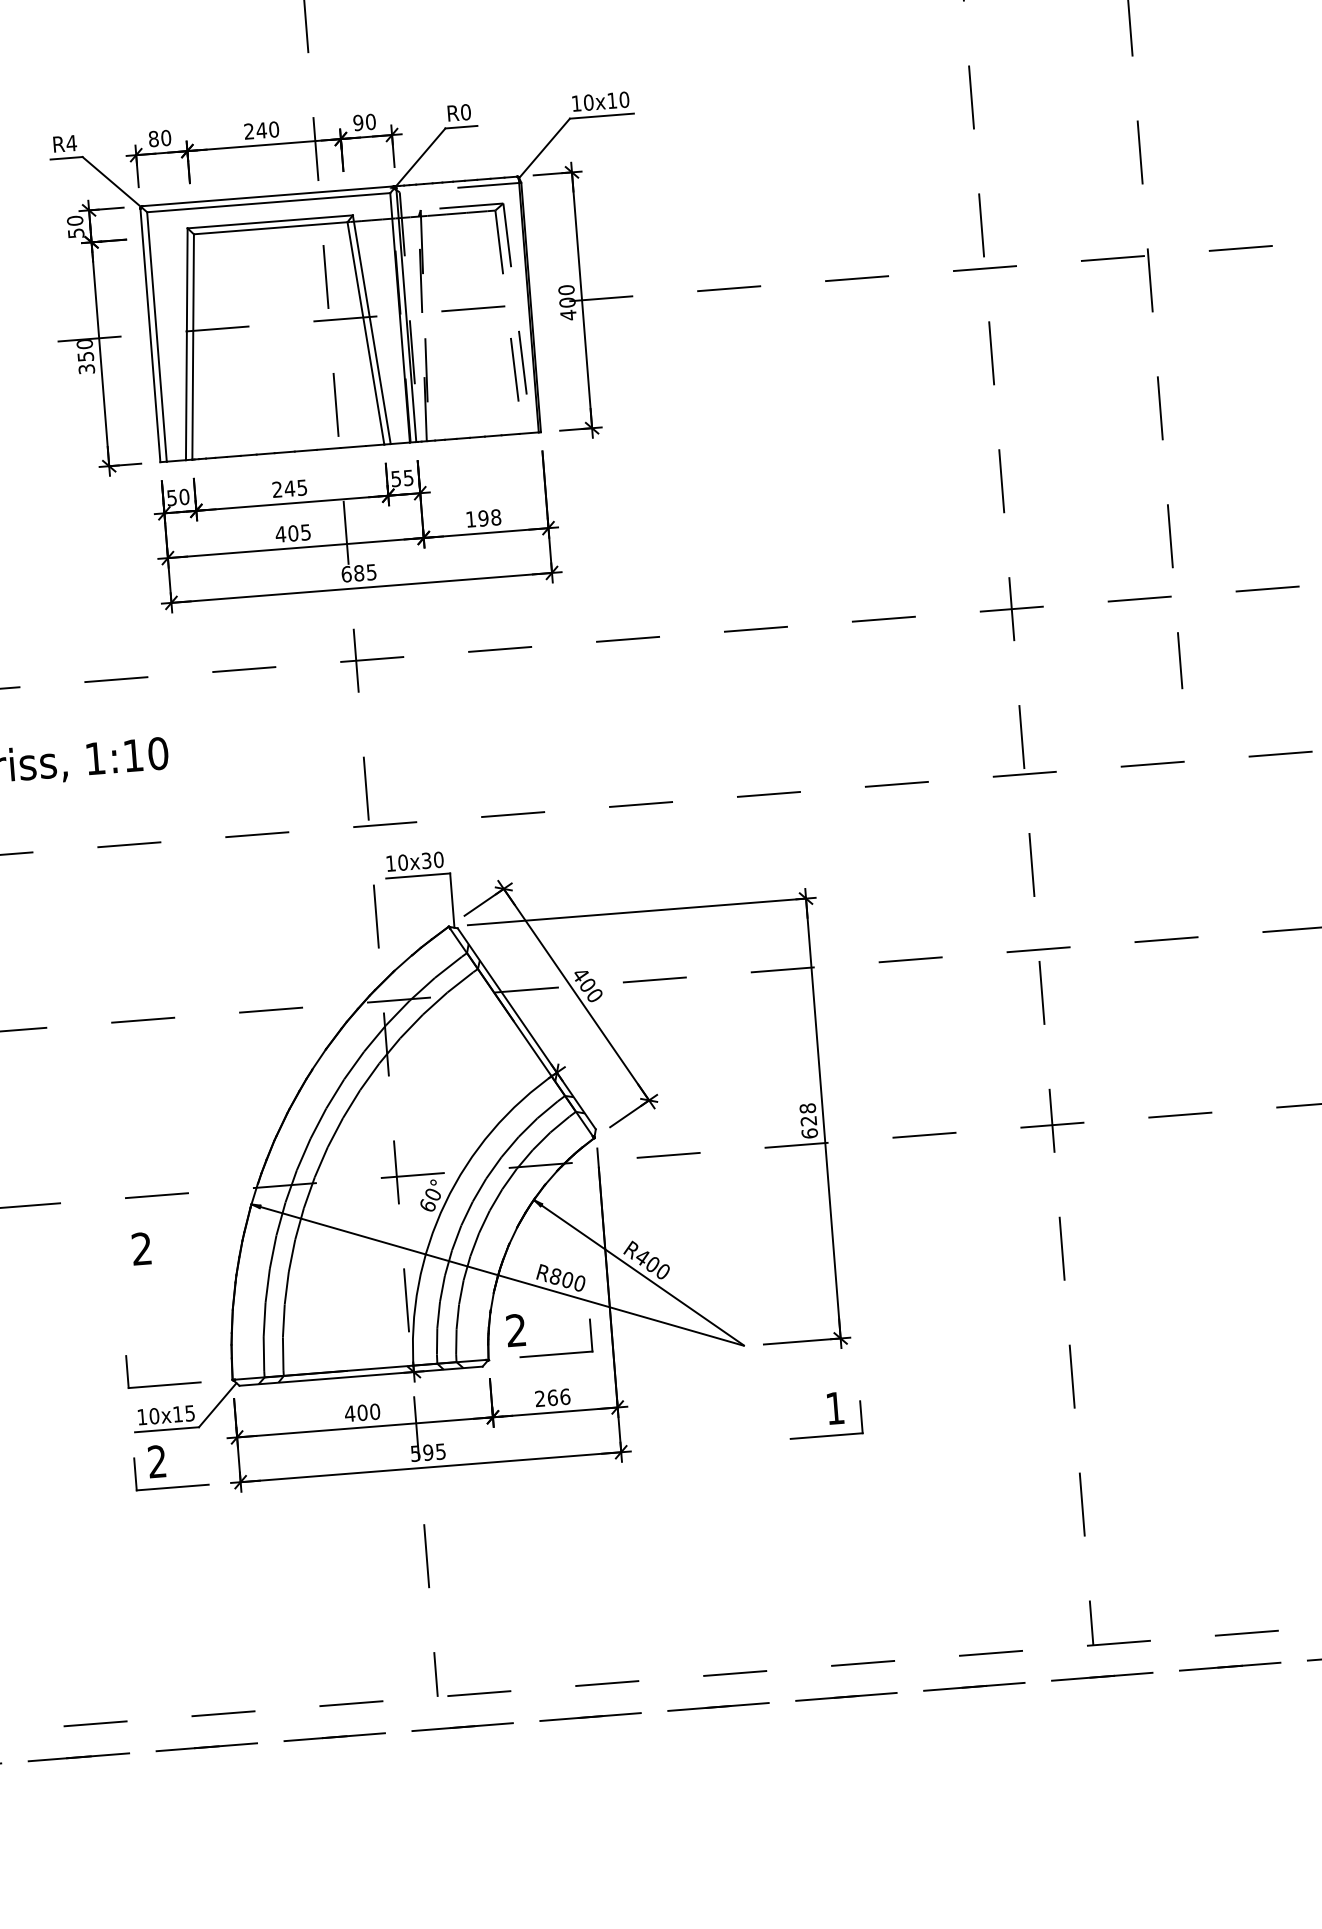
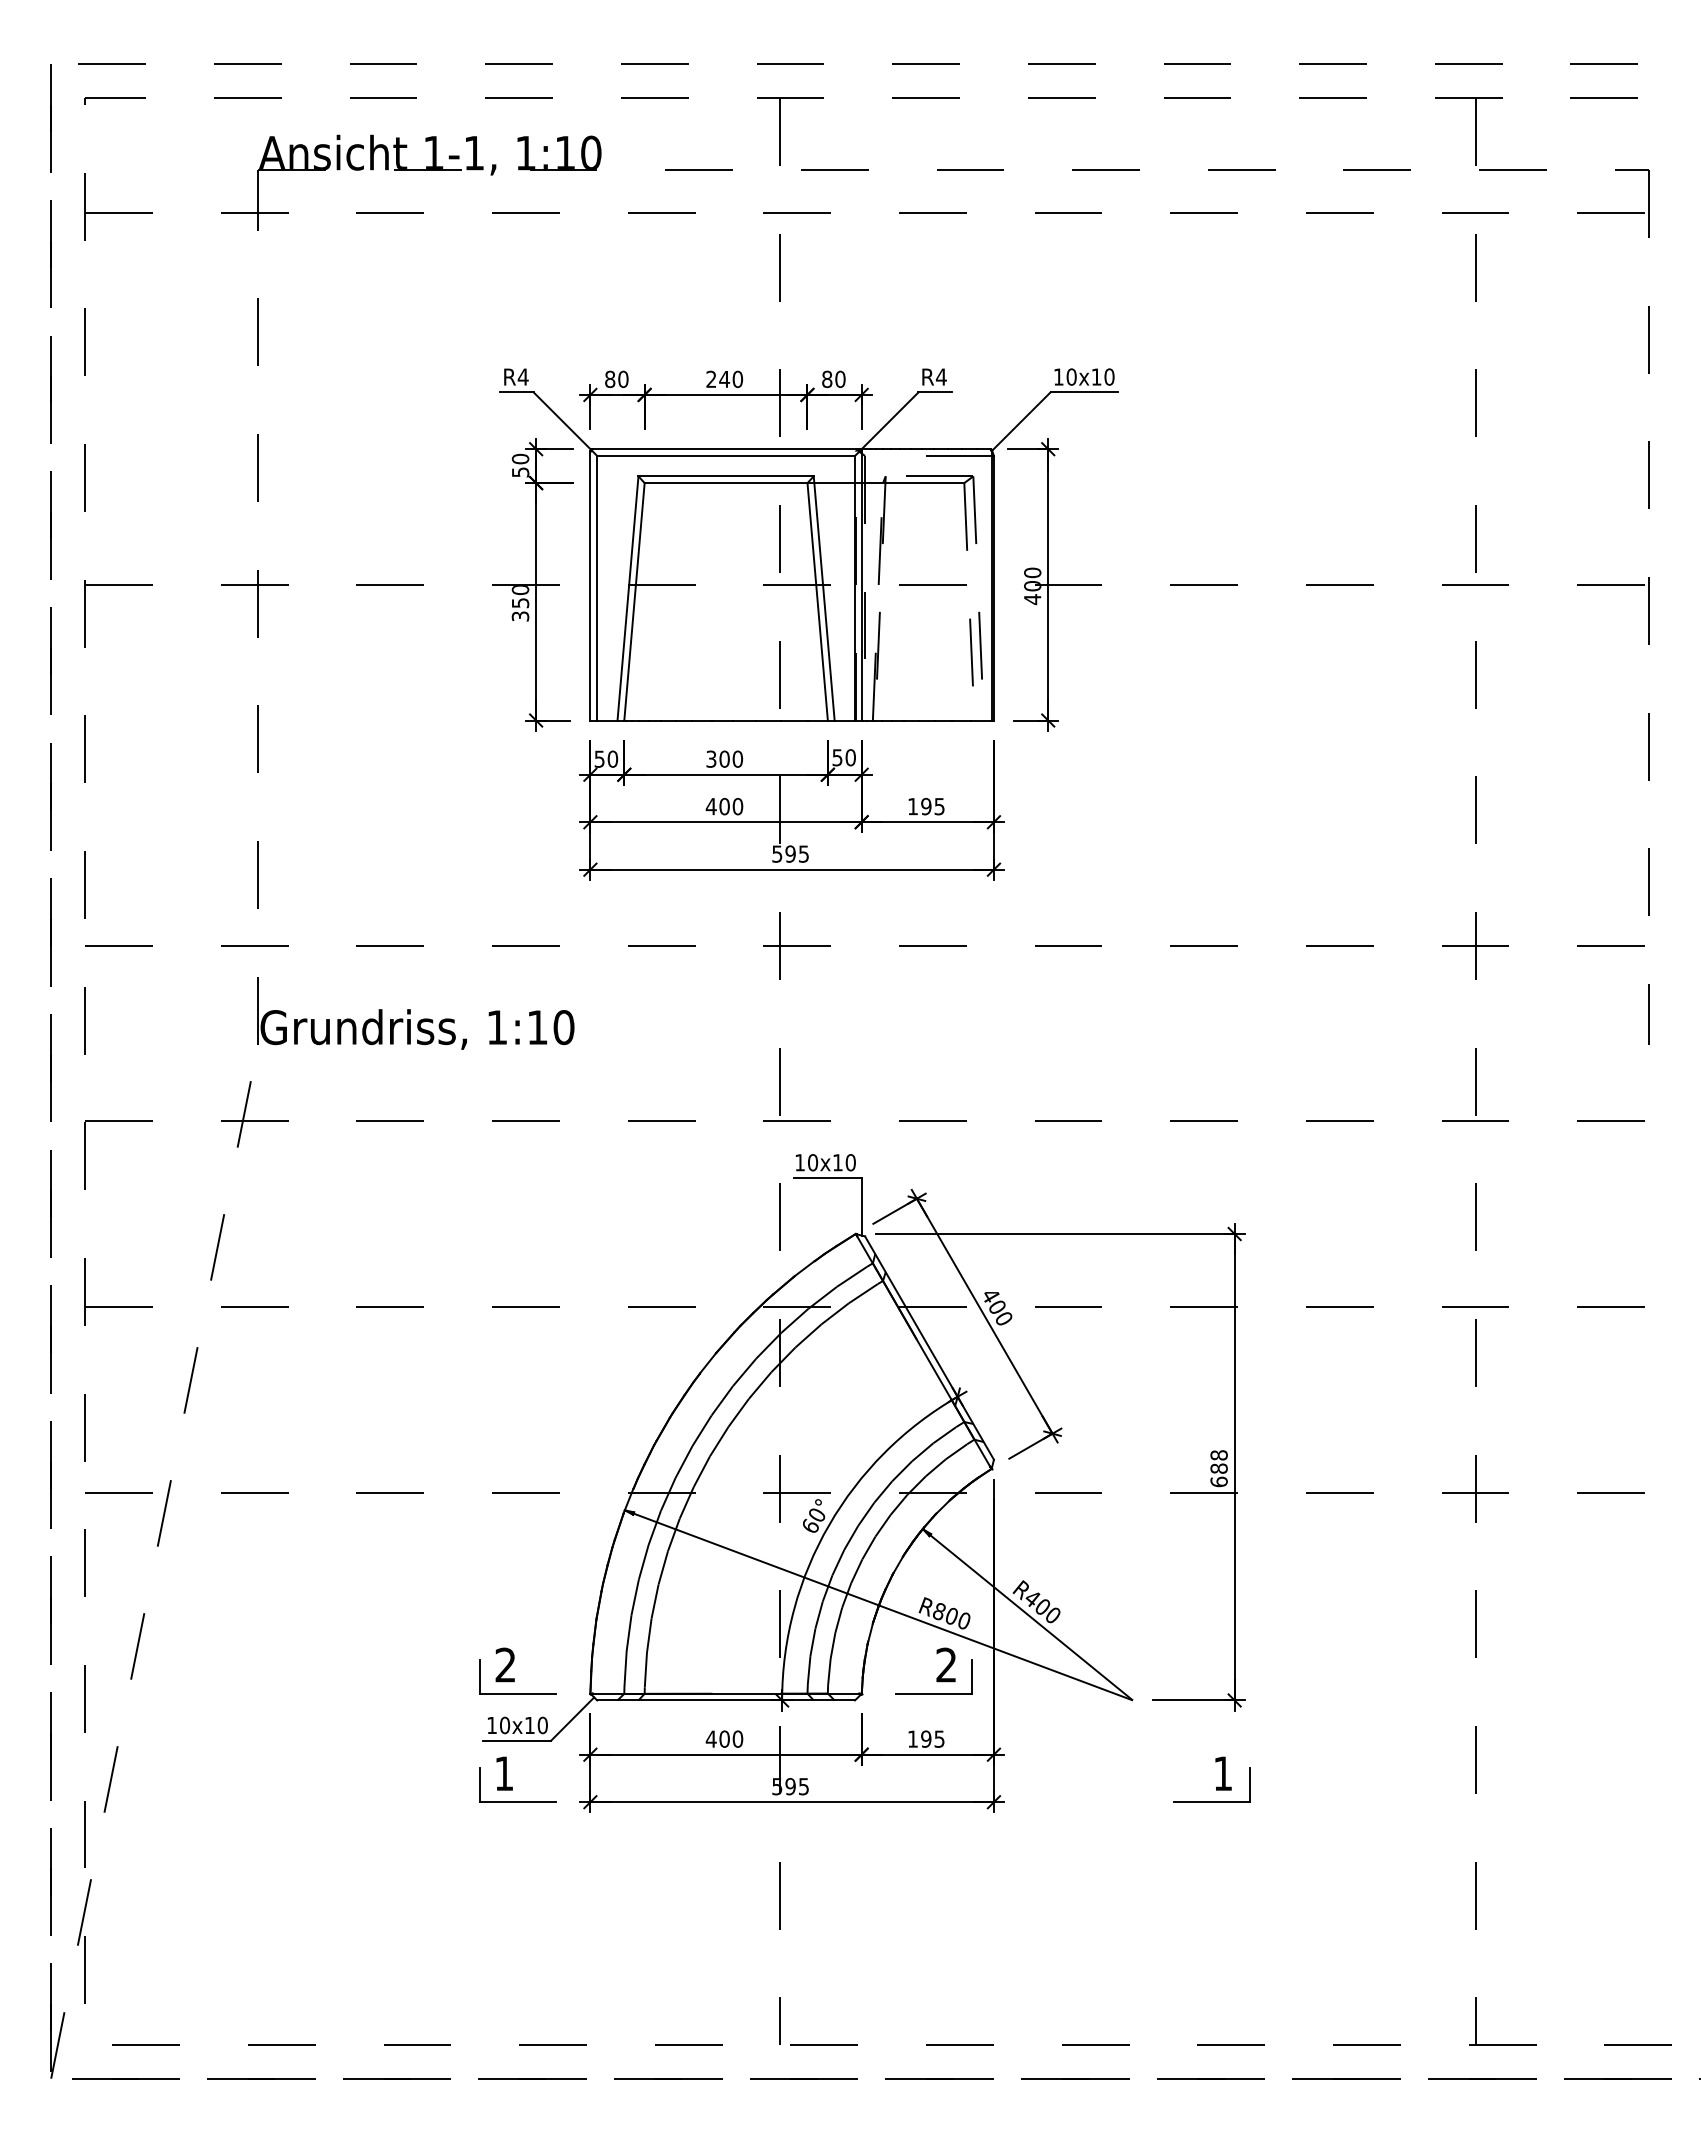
text: (465, 111) -> (940, 376), R0 -> R4
text: (358, 123) -> (827, 379), 90 -> 80
text: (408, 477) -> (850, 757), 55 -> 50
text: (289, 488) -> (724, 758), 245 -> 300
text: (495, 517) -> (939, 806), 198 -> 195
text: (305, 532) -> (737, 806), 405 -> 400
text: (352, 573) -> (783, 853), 685 -> 595
text: (426, 860) -> (837, 1162), 10x30 -> 10x10
text: (808, 1120) -> (1218, 1468), 628 -> 688
text: (140, 1248) -> (504, 1664), moved
text: (515, 1329) -> (945, 1664), moved
text: (552, 1397) -> (926, 1738), 266 -> 195
text: (189, 1413) -> (542, 1725), 10x15 -> 10x10
text: (156, 1461) -> (503, 1773), 2 -> 1

